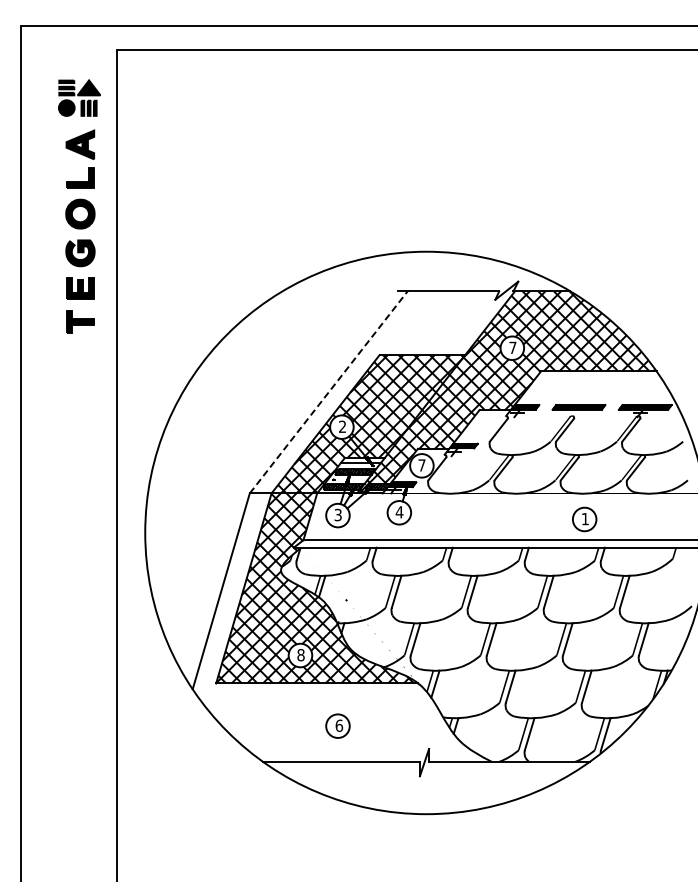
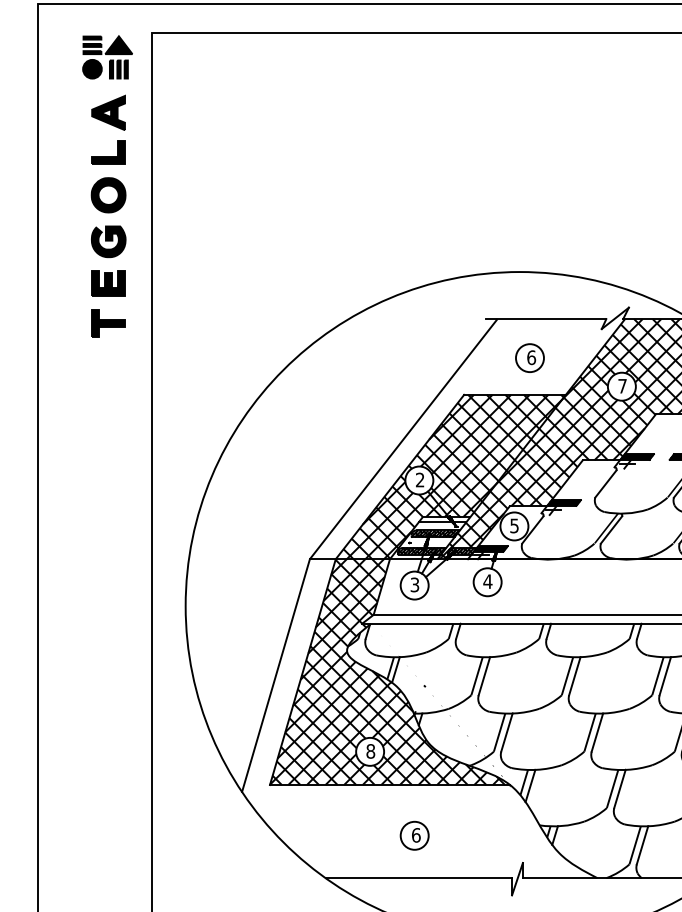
part: (79, 206) -> (107, 186), moved
part: (434, 323) -> (529, 357), added
line: (329, 392) -> (404, 439), dashed -> solid
text: (421, 465) -> (513, 526), 7 -> 5

